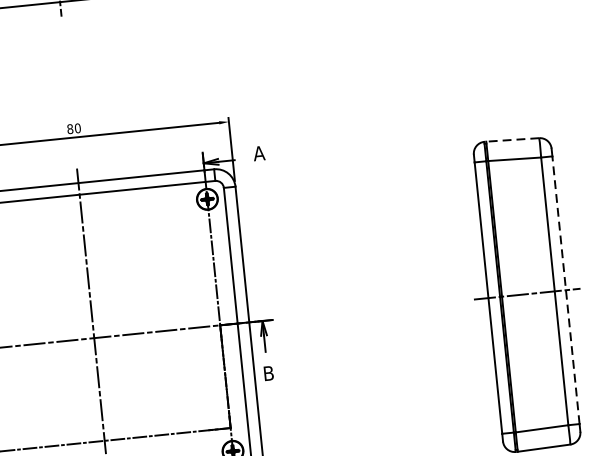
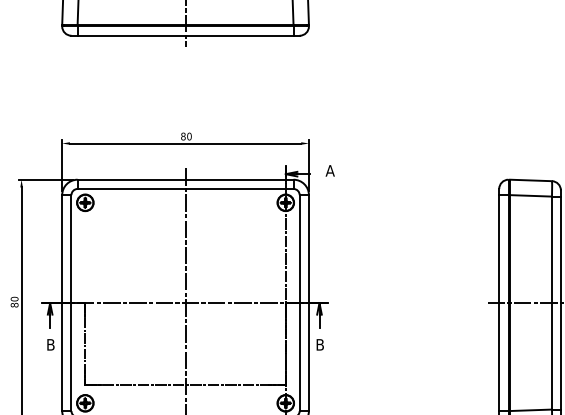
line: (513, 139) -> (531, 180), dashed -> solid
line: (565, 289) -> (560, 302), dashed -> solid

